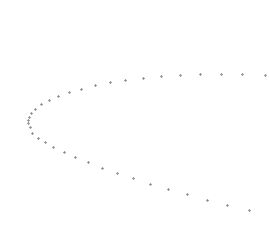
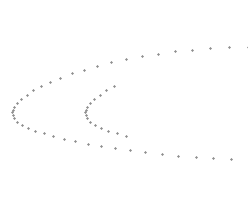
part: (132, 120) -> (94, 100), added

